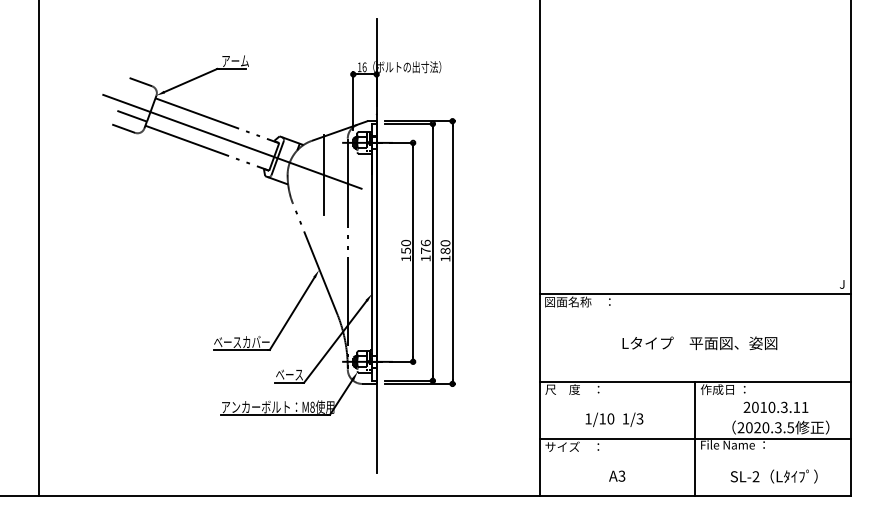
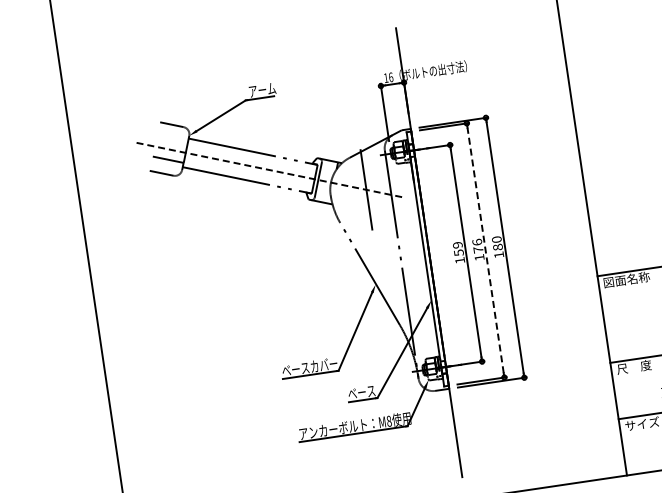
line: (232, 142) -> (271, 171), solid -> dashed
text: (405, 243) -> (457, 245), 150 -> 159
line: (432, 251) -> (485, 249), solid -> dashed

